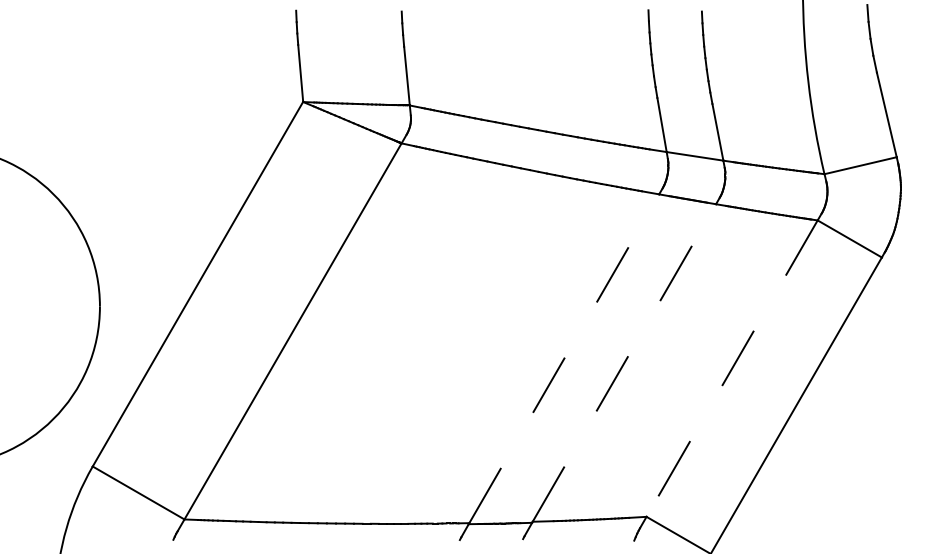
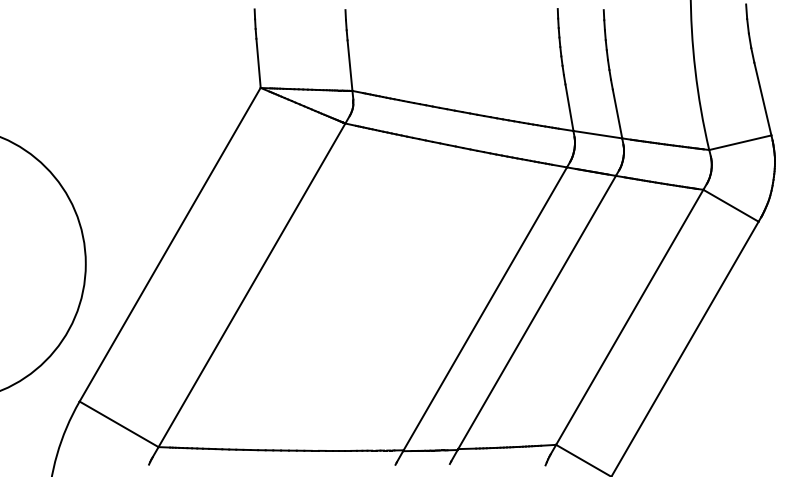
line: (564, 358) -> (485, 308), dashed -> solid
line: (624, 363) -> (537, 312), dashed -> solid
line: (731, 368) -> (629, 317), dashed -> solid

